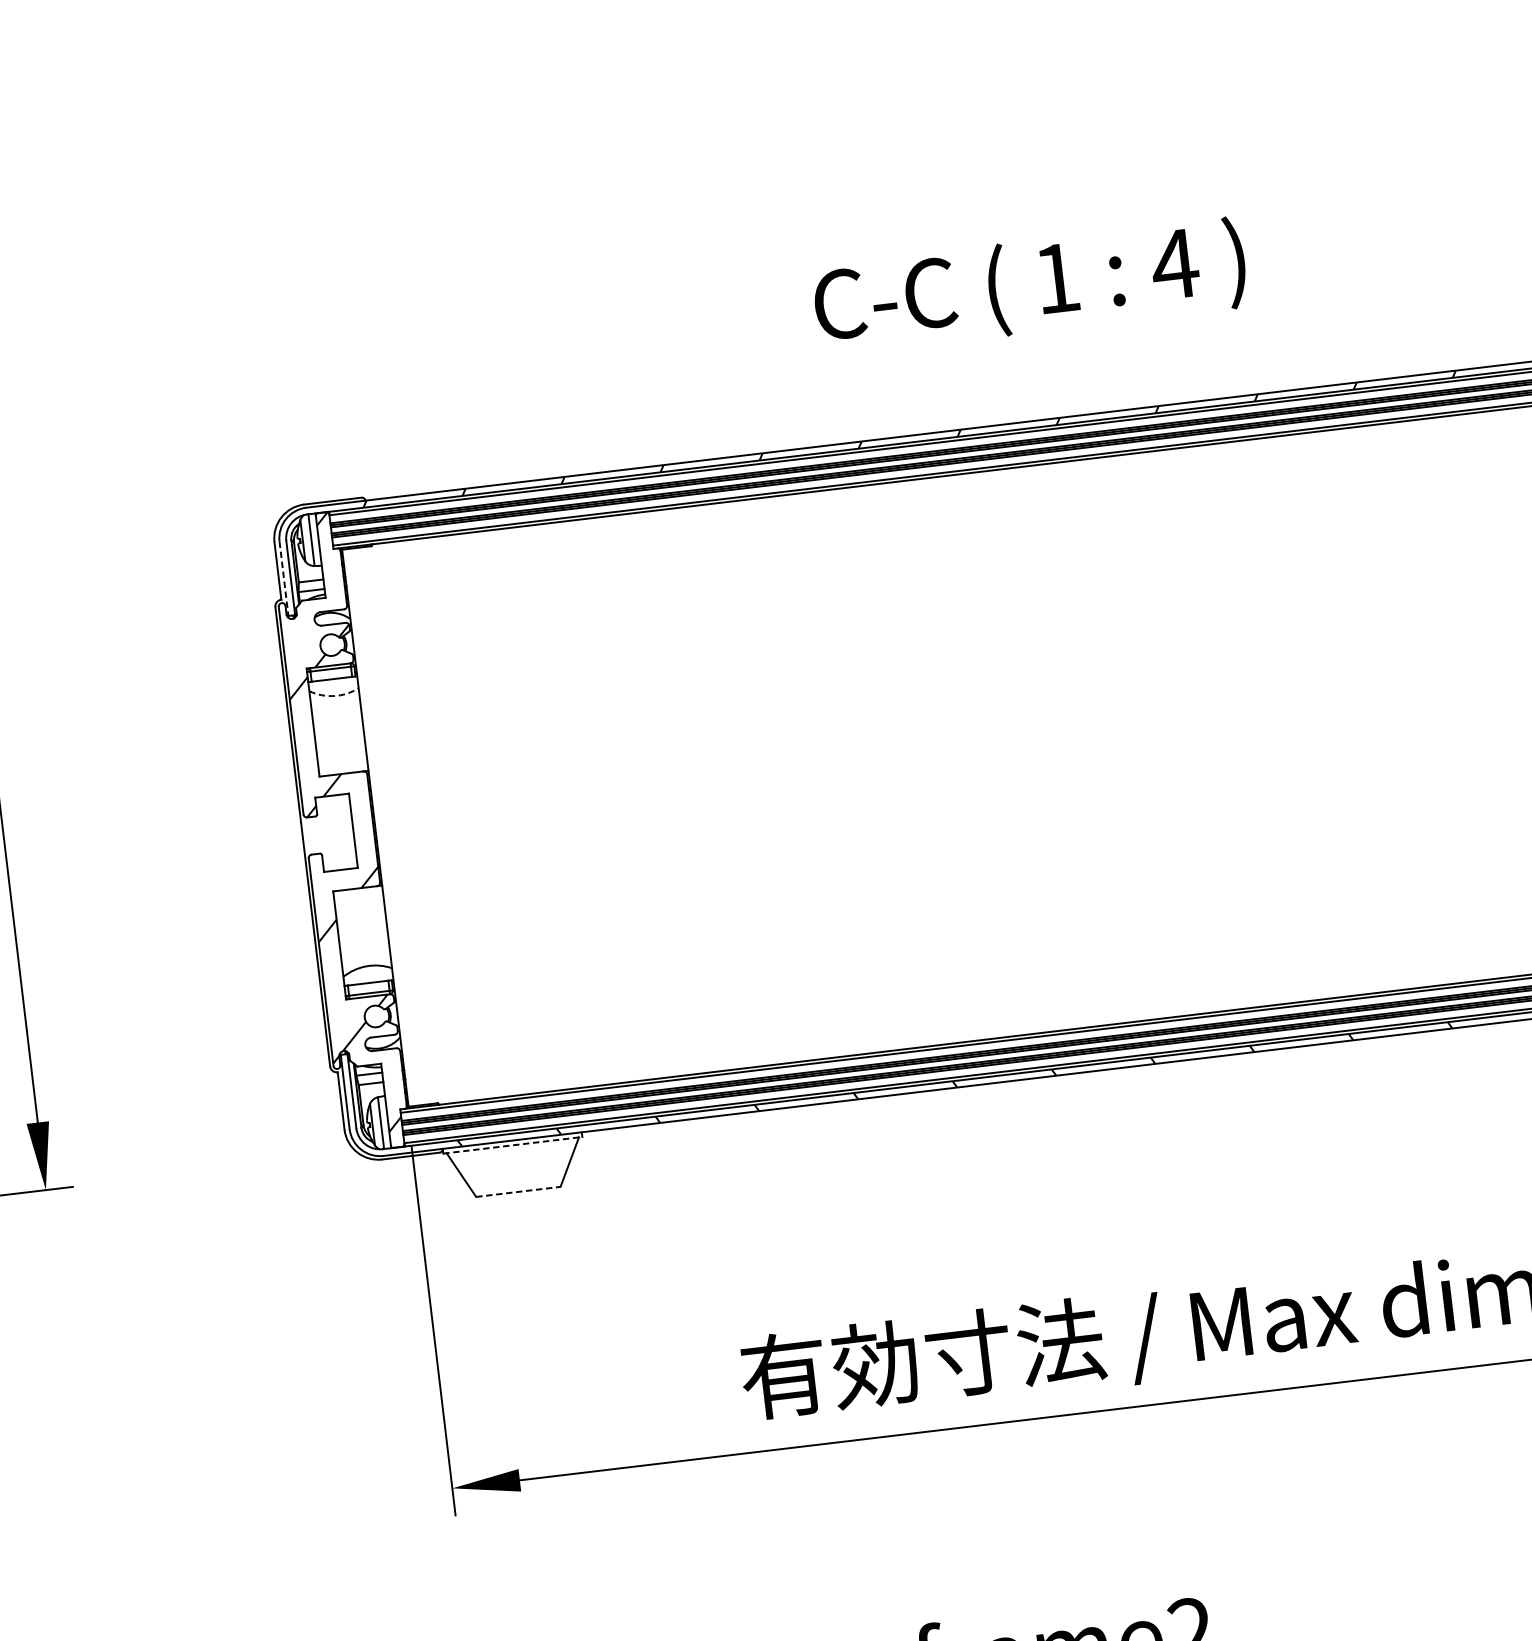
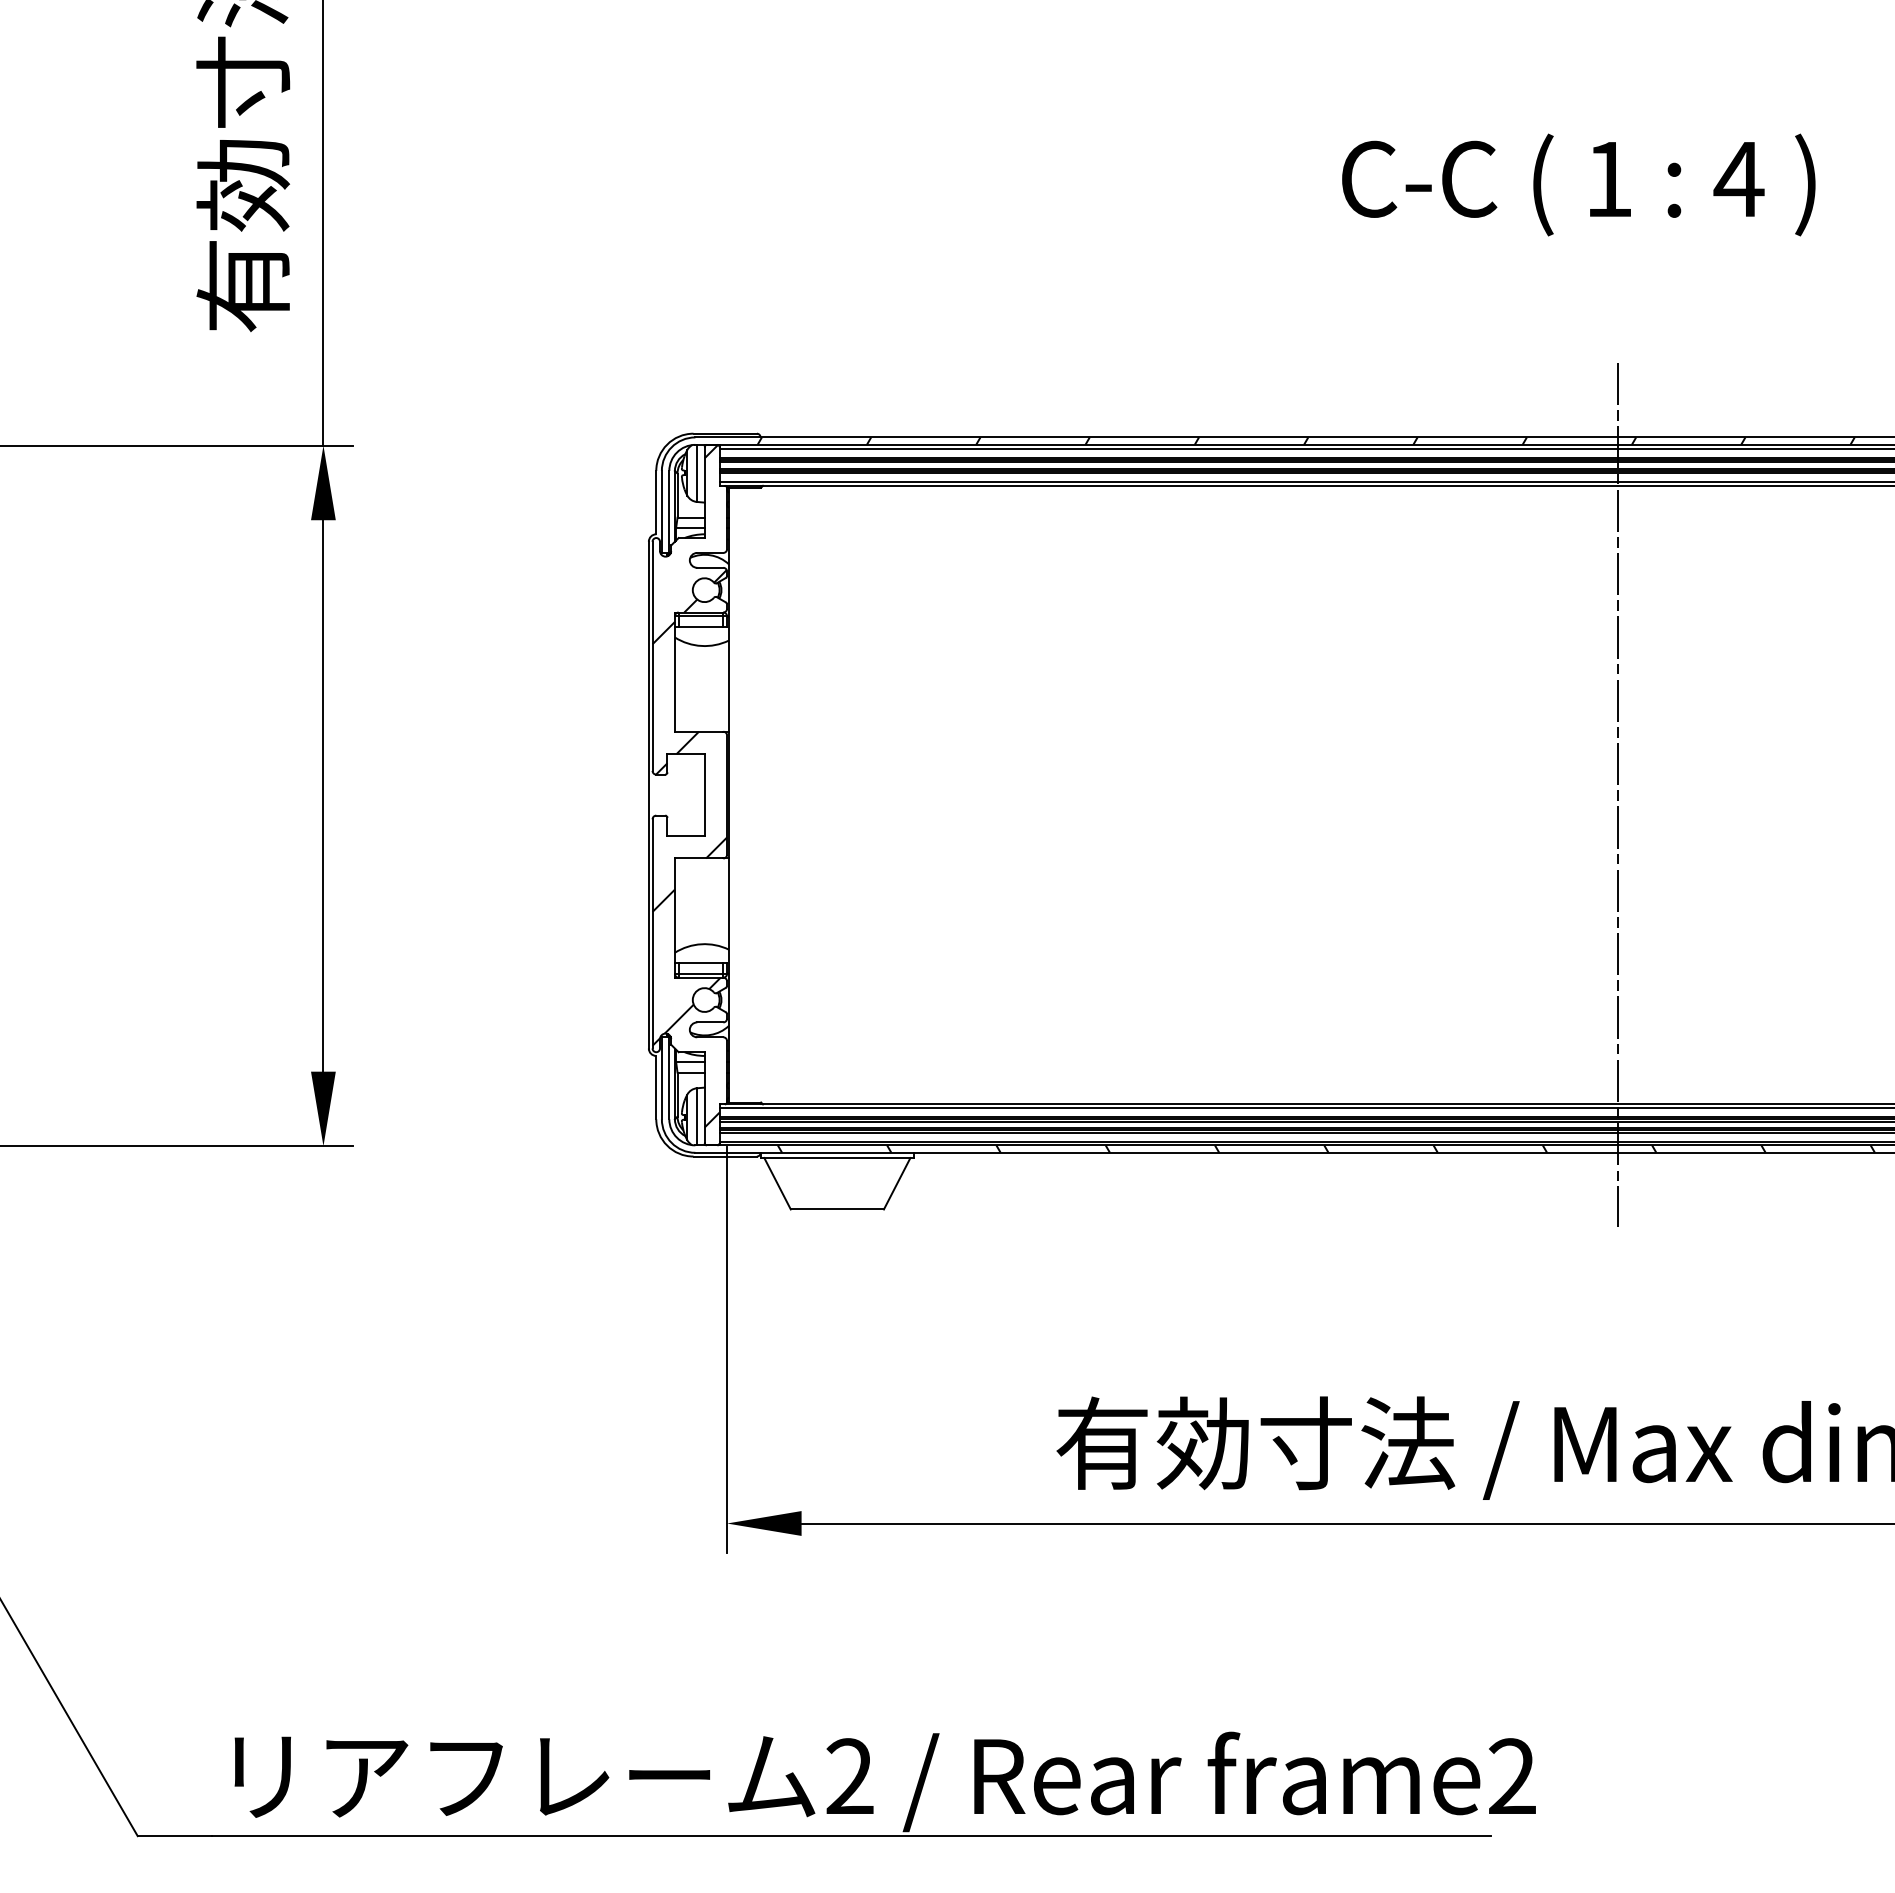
text: (1029, 286) -> (1578, 184), moved
line: (283, 578) -> (661, 511), dashed -> solid
arc: (334, 695) -> (701, 645), dashed -> solid
line: (1180, 731) -> (1617, 794), added
line: (512, 1145) -> (837, 1158), dashed -> solid
line: (518, 1191) -> (837, 1209), dashed -> solid

